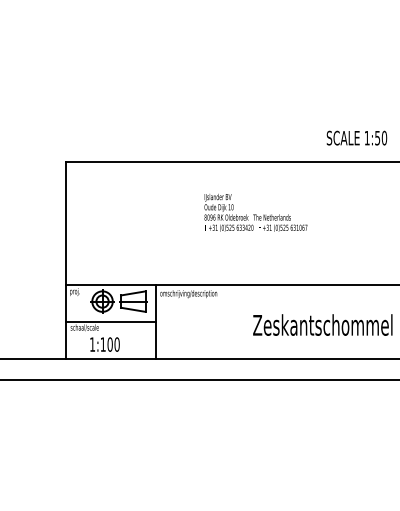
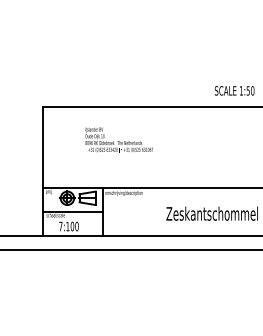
text: (254, 212) -> (118, 139), moved
text: (91, 344) -> (60, 226), 1:100 -> 7:100

